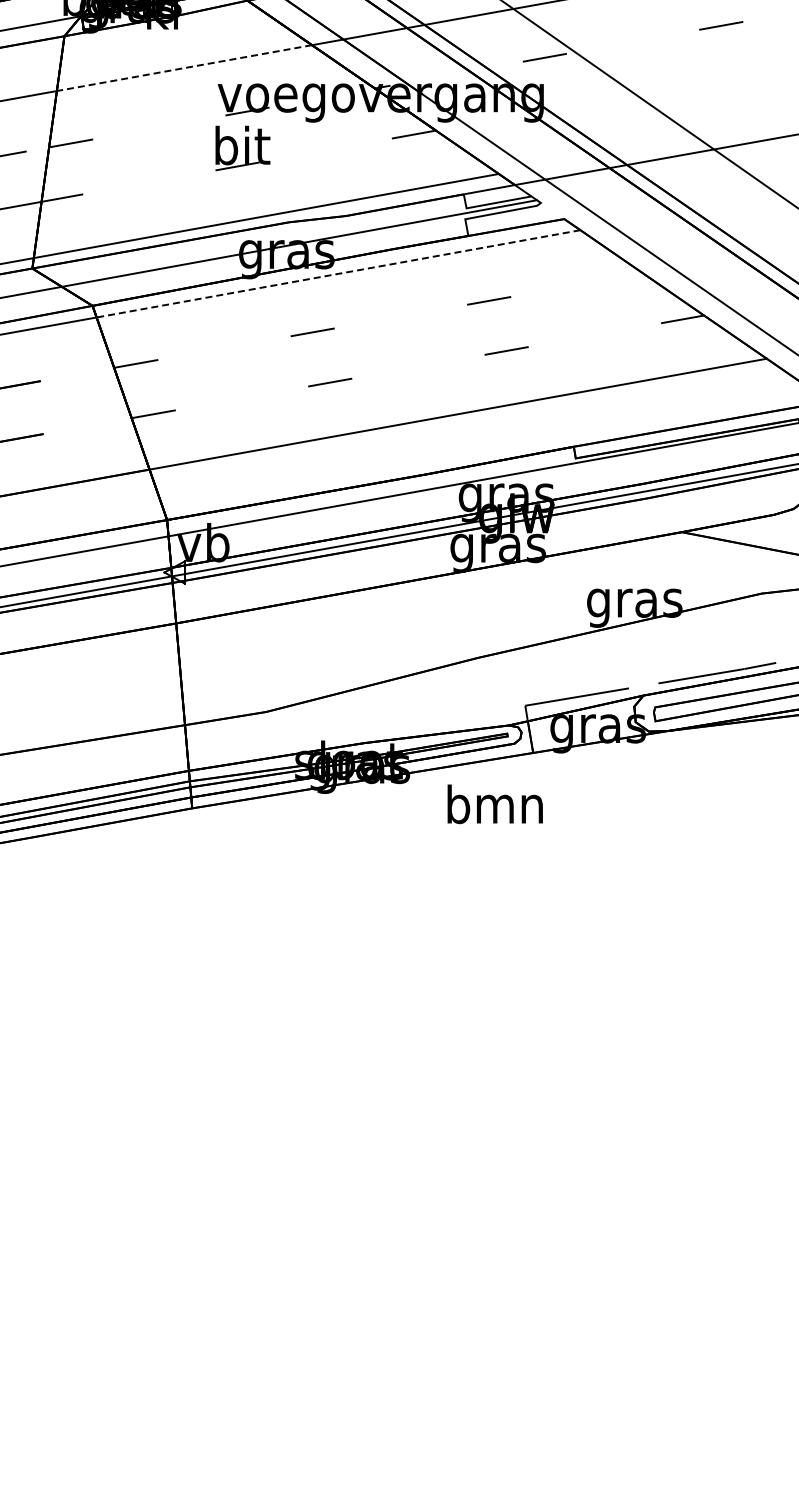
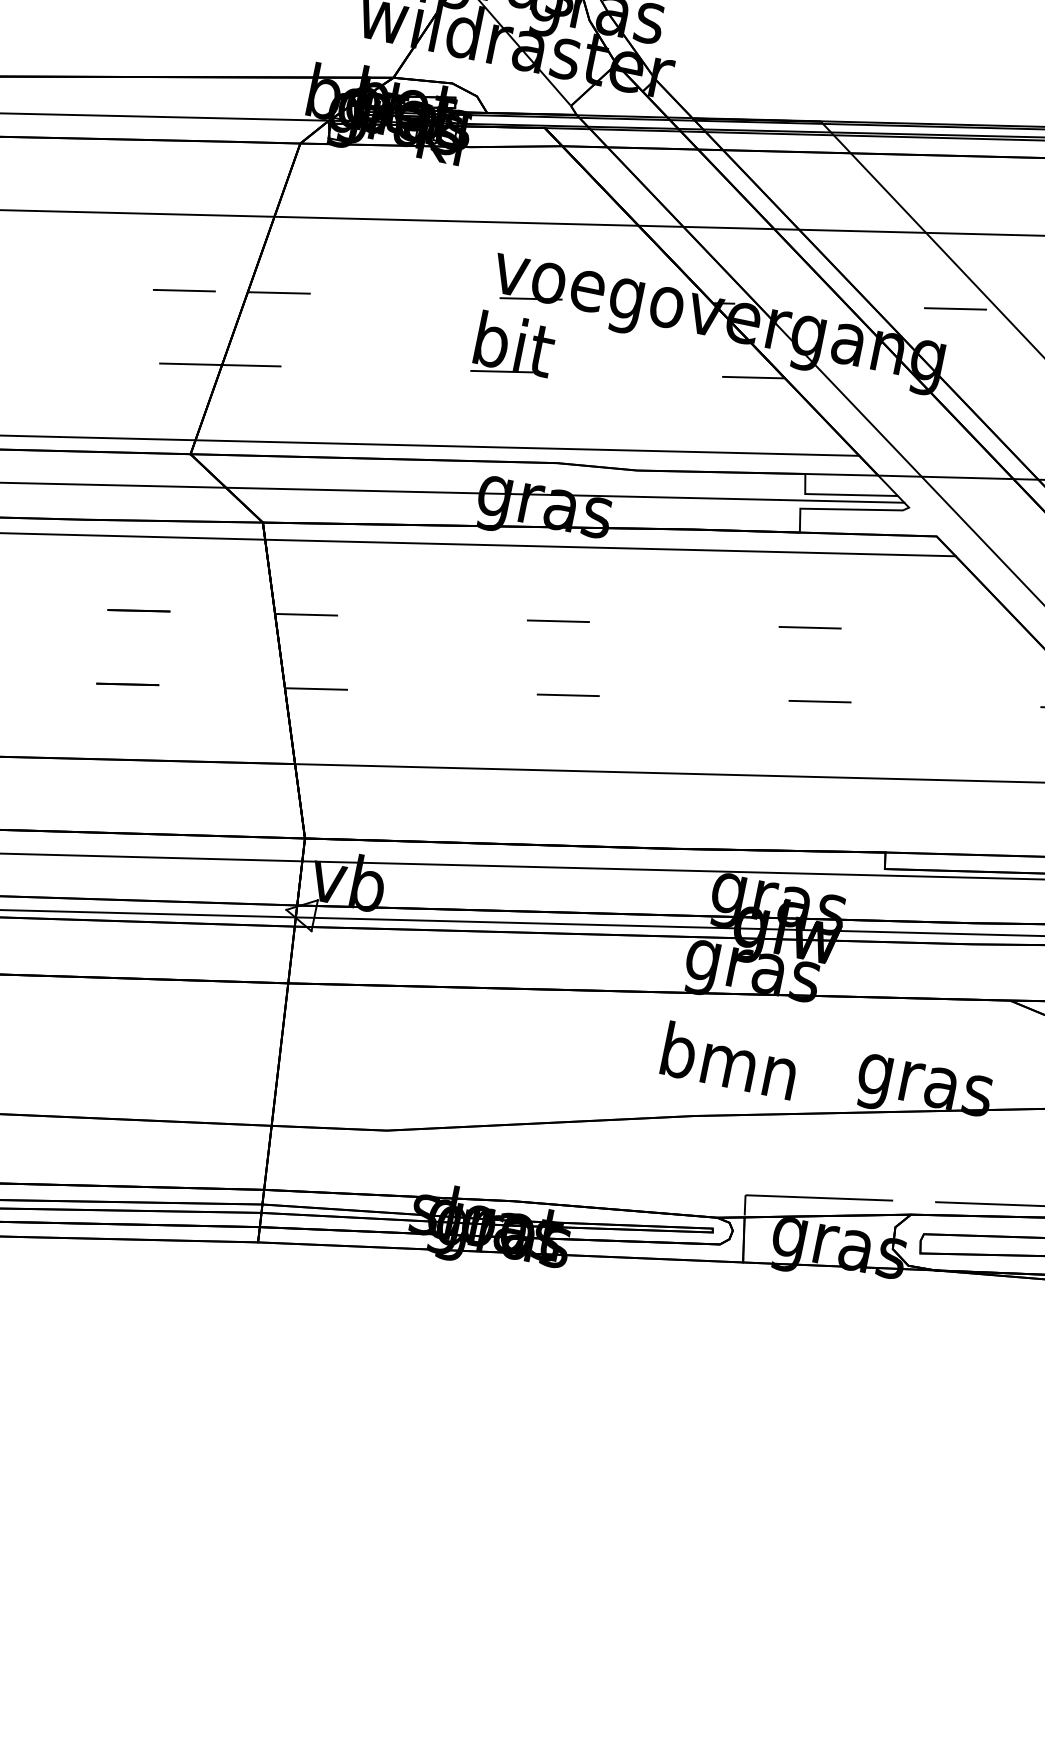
line: (184, 68) -> (456, 221), dashed -> solid
line: (338, 273) -> (610, 547), dashed -> solid
text: (494, 804) -> (728, 1060), moved

